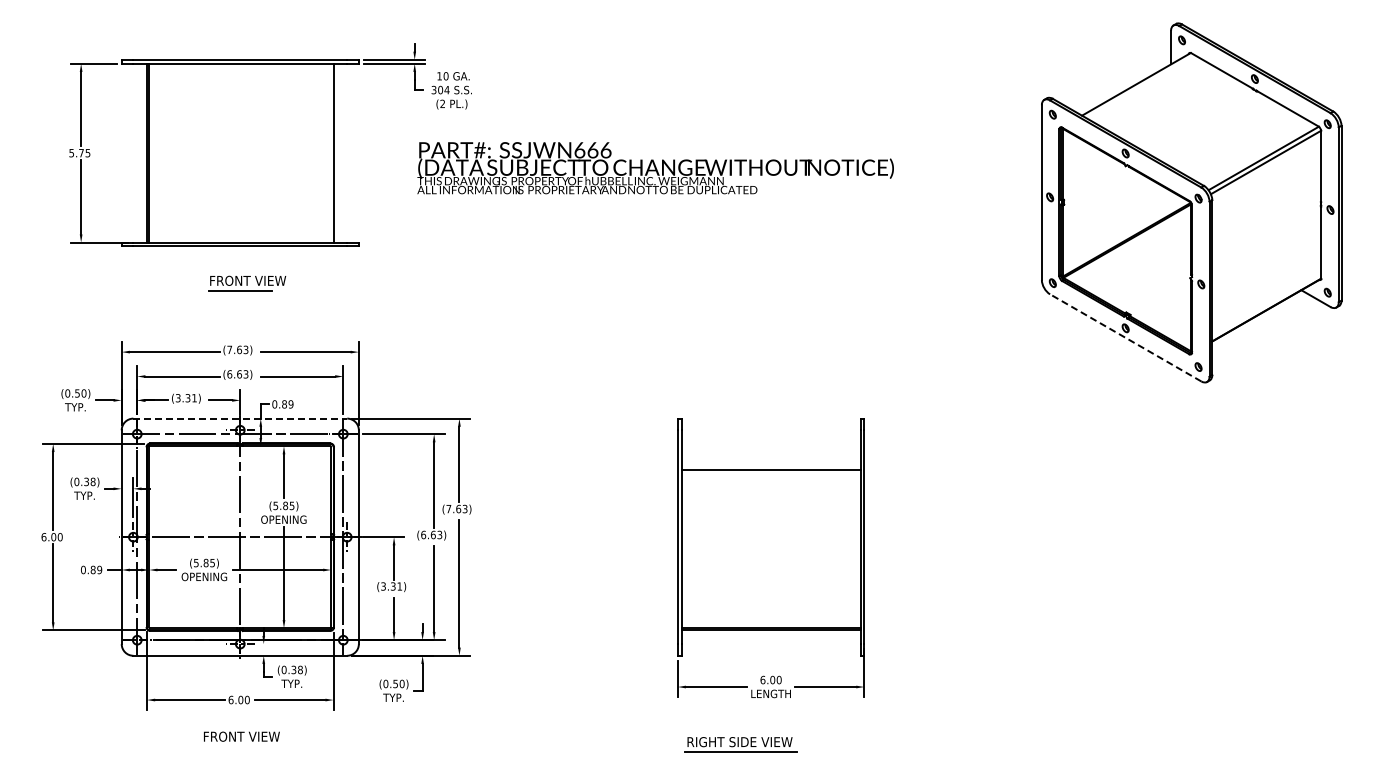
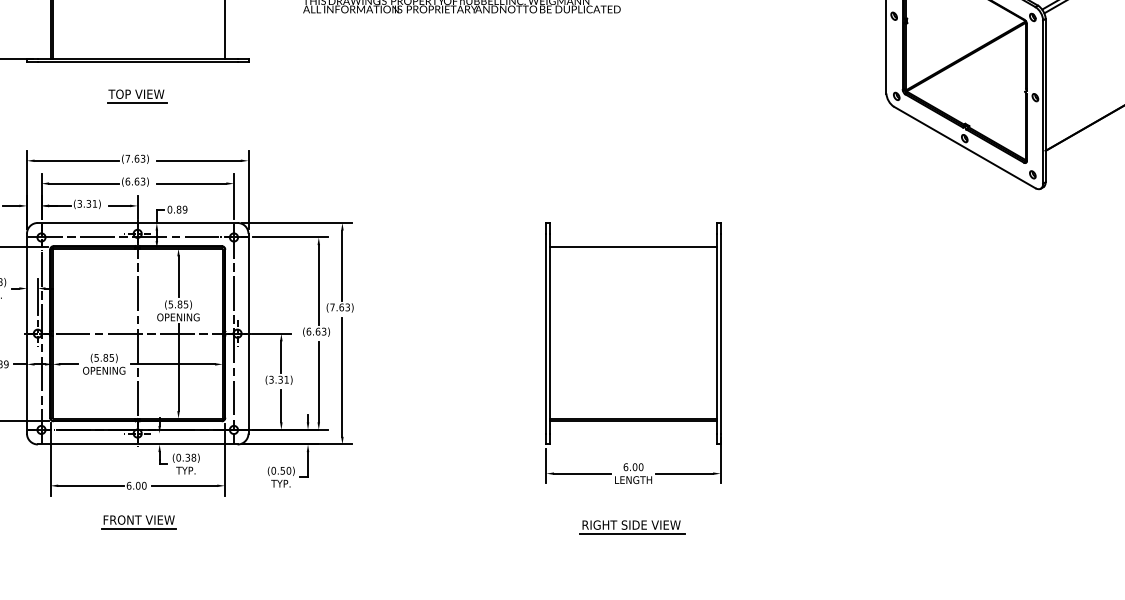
text: (247, 280) -> (144, 93), FRONT VIEW -> TOP VIEW
line: (1125, 337) -> (964, 147), dashed -> solid
line: (240, 418) -> (137, 222), dashed -> solid
line: (770, 469) -> (632, 246), moved
part: (740, 744) -> (632, 527), moved
line: (241, 746) -> (138, 529), added

